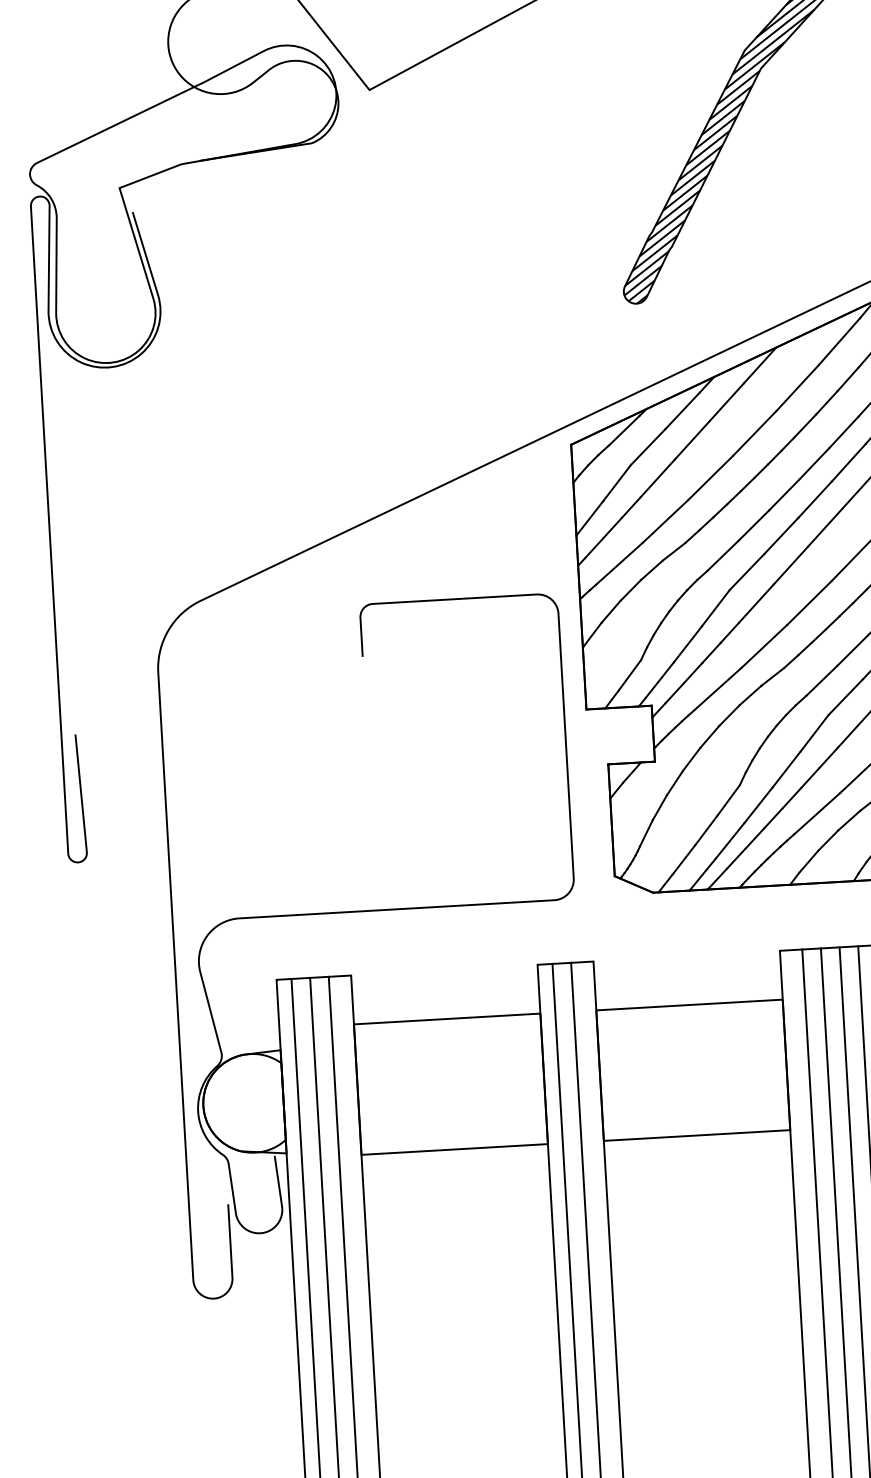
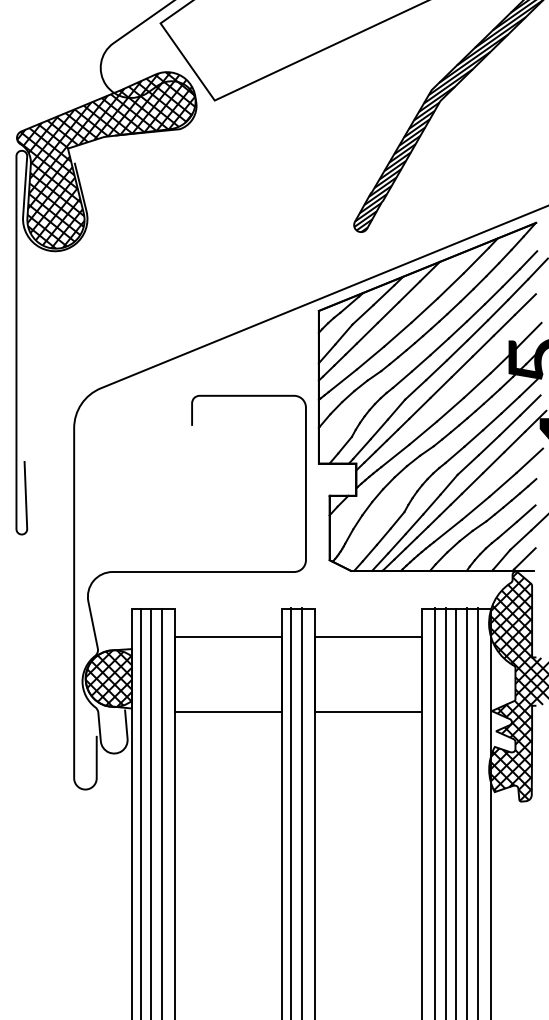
hatch: (187, 204) -> (106, 160), added
hatch: (242, 1103) -> (108, 678), added

